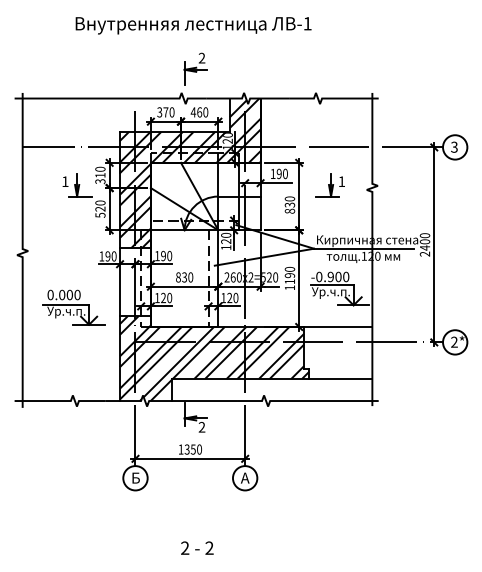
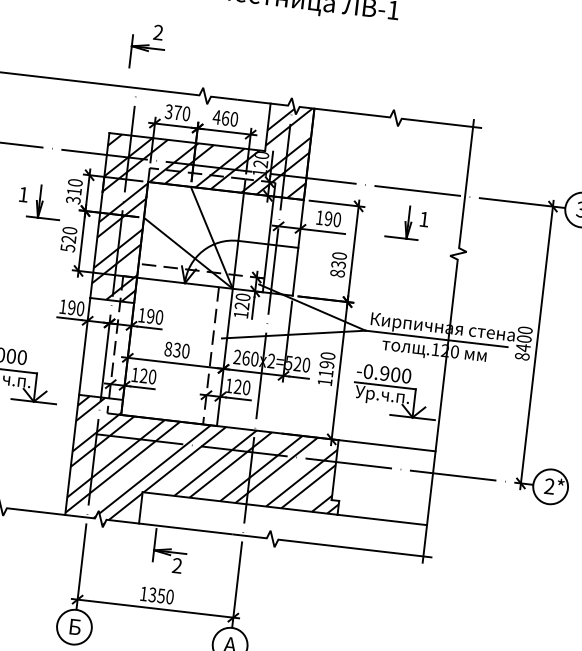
part: (195, 68) -> (147, 46), moved
part: (329, 185) -> (406, 222), moved
text: (425, 253) -> (523, 355), 2400 -> 8400

